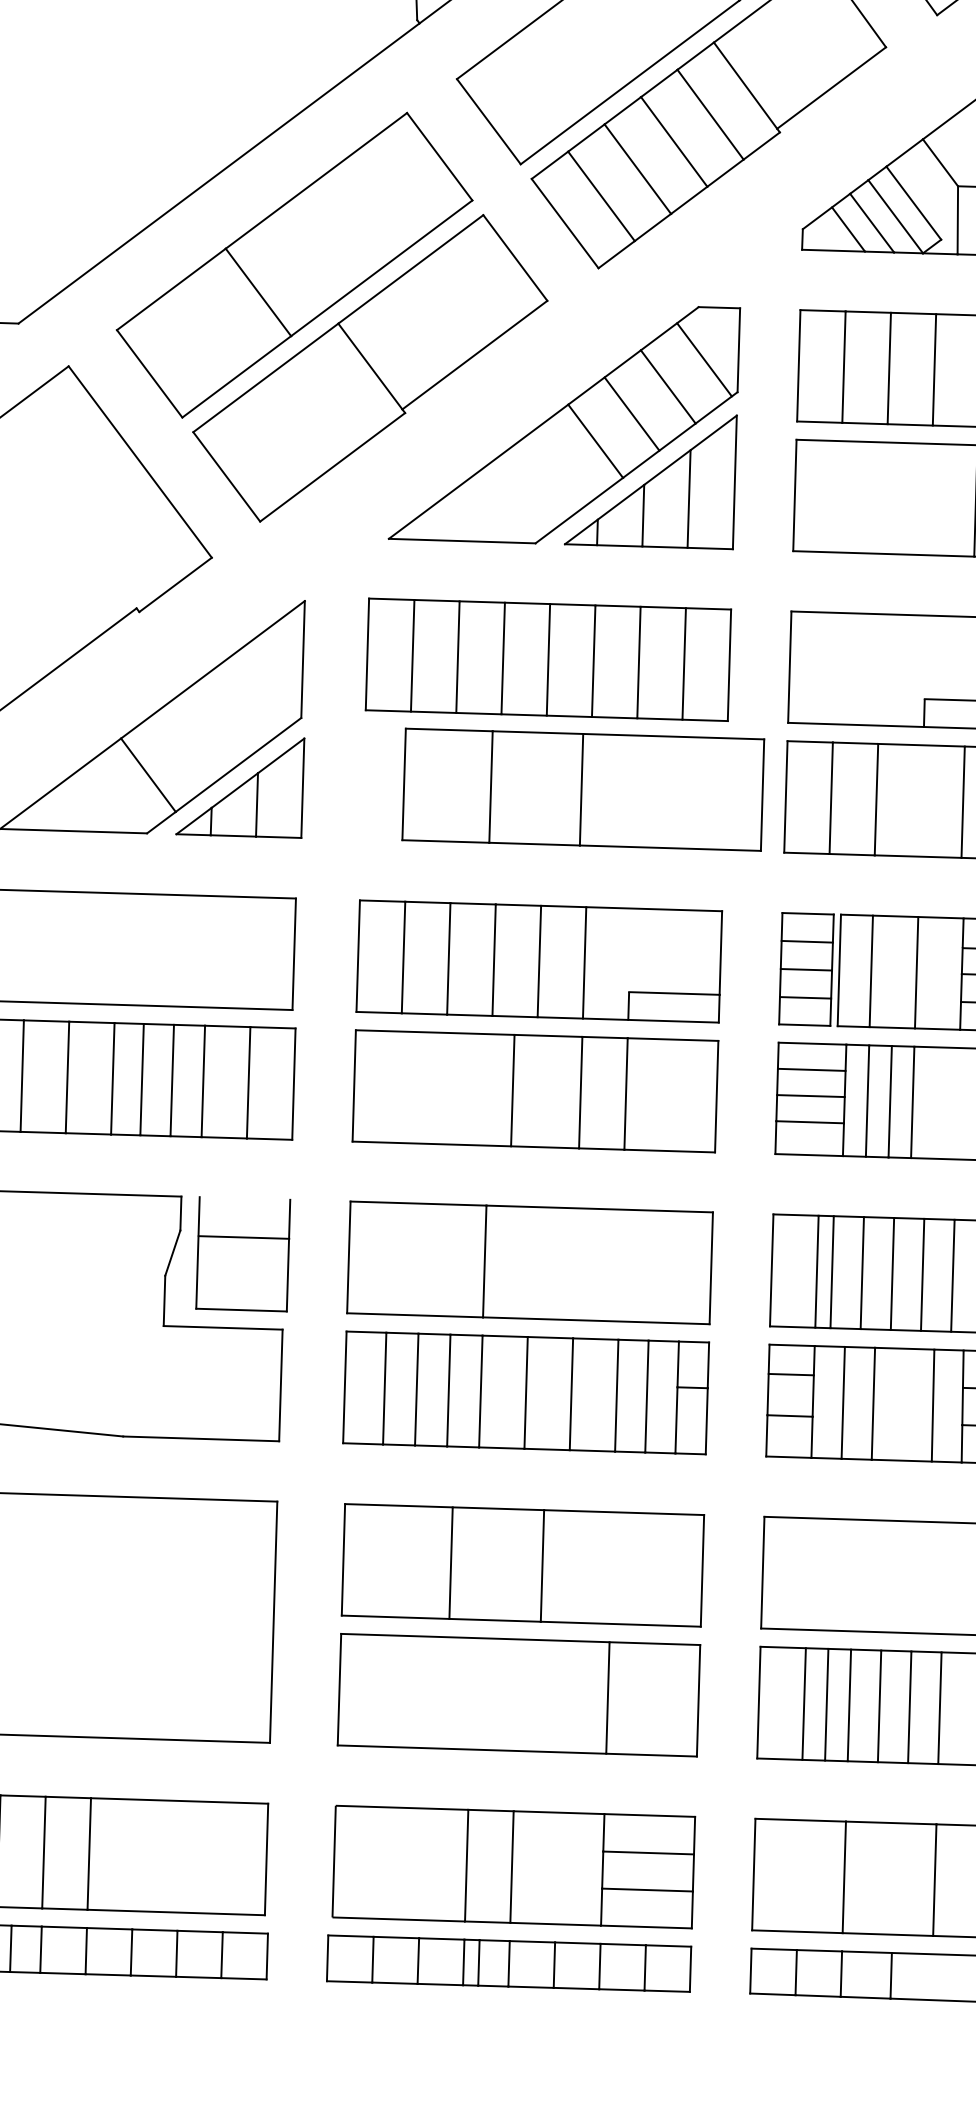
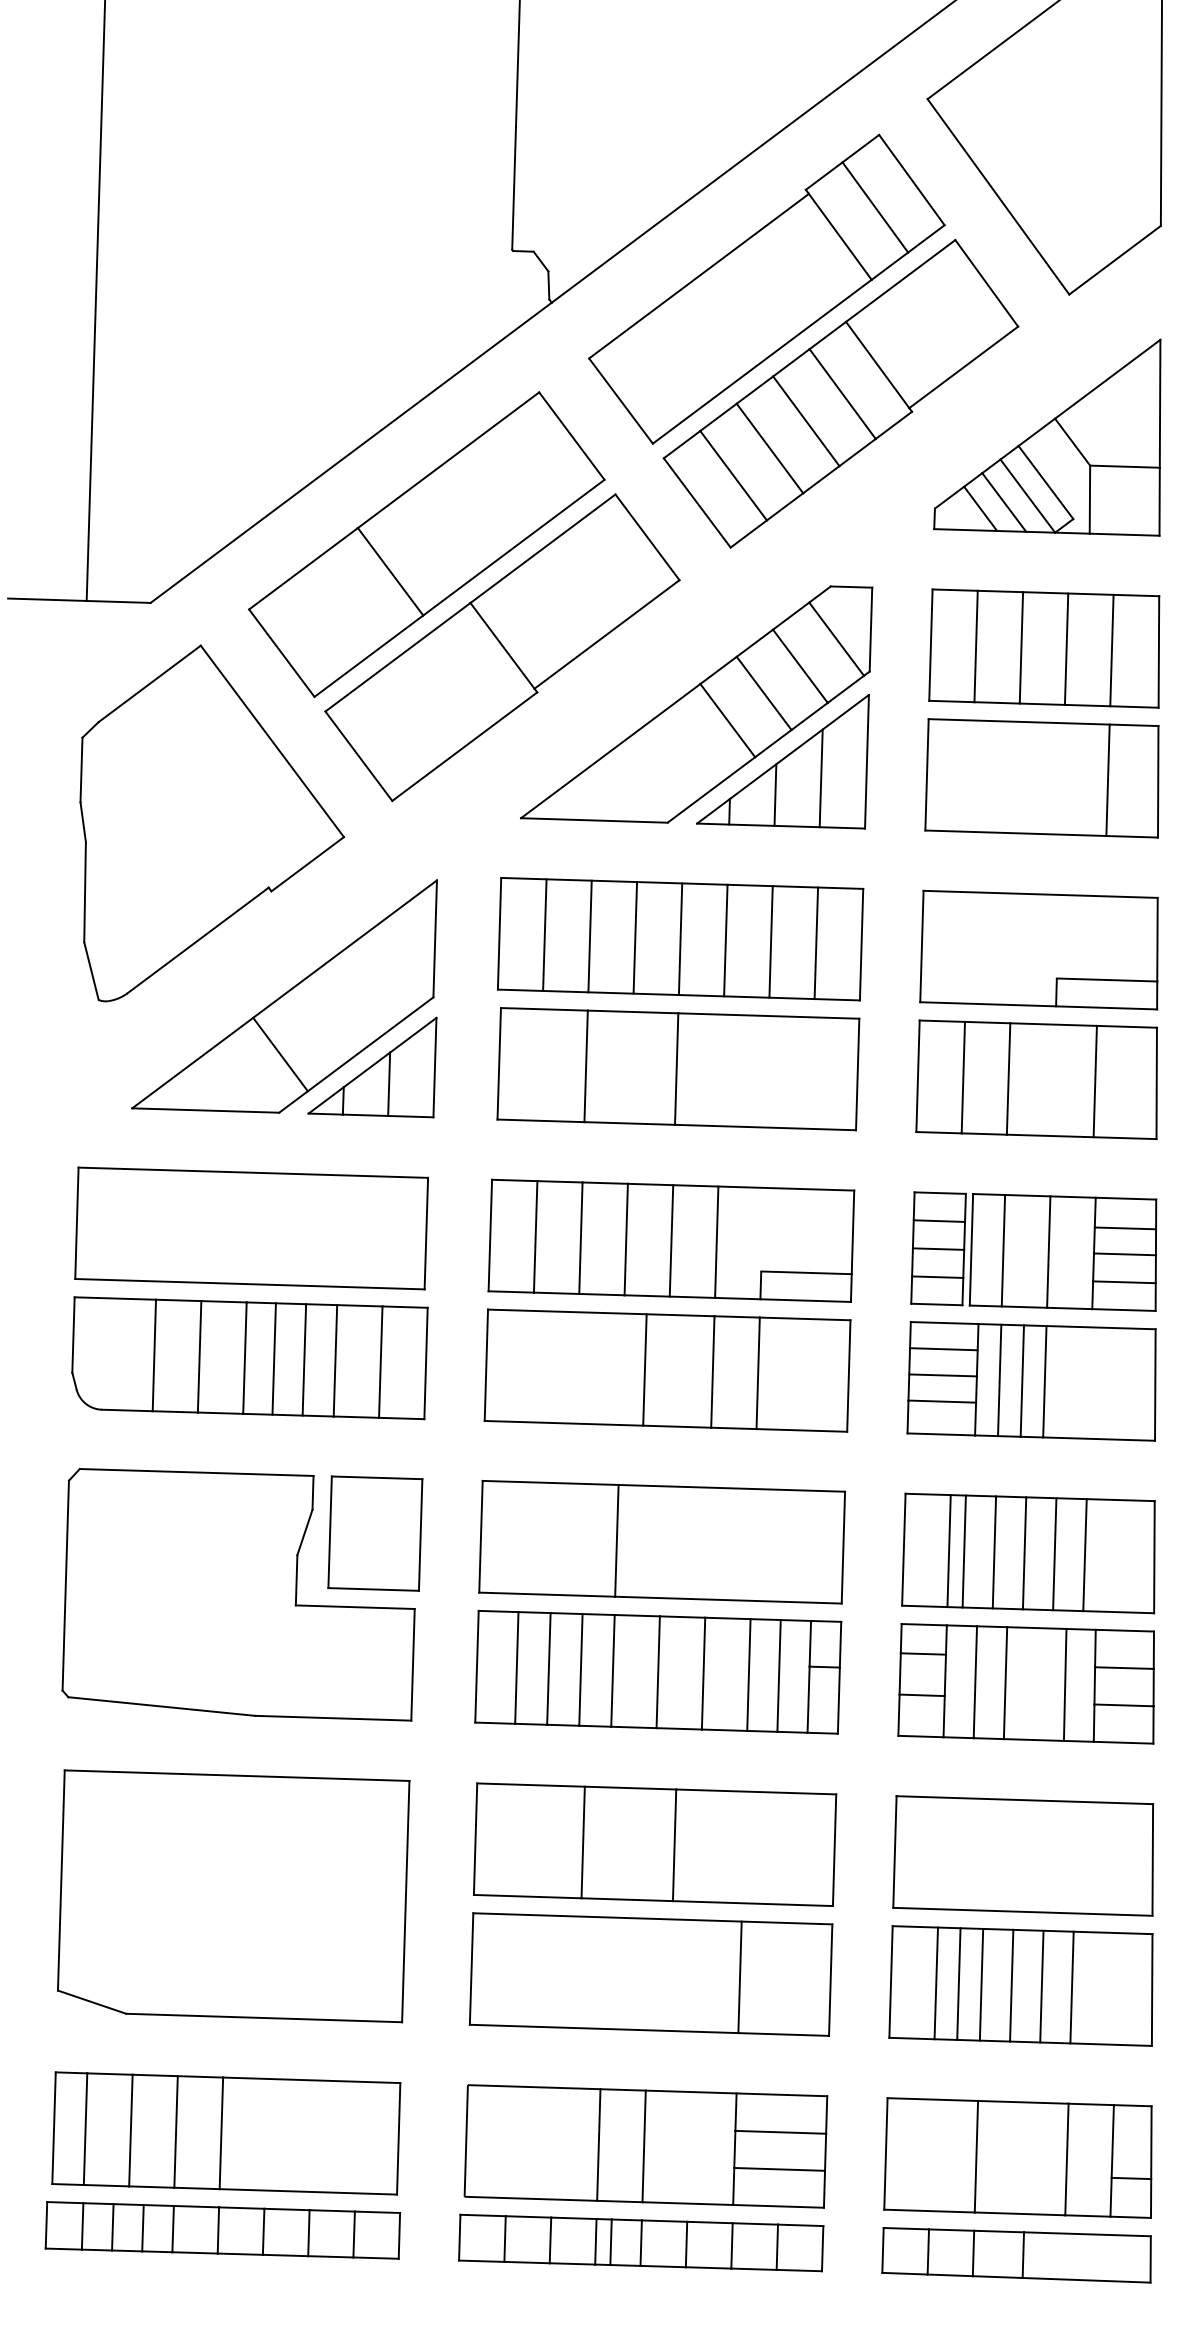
part: (583, 790) -> (678, 1069), moved
line: (243, 1237) -> (376, 1477), moved

